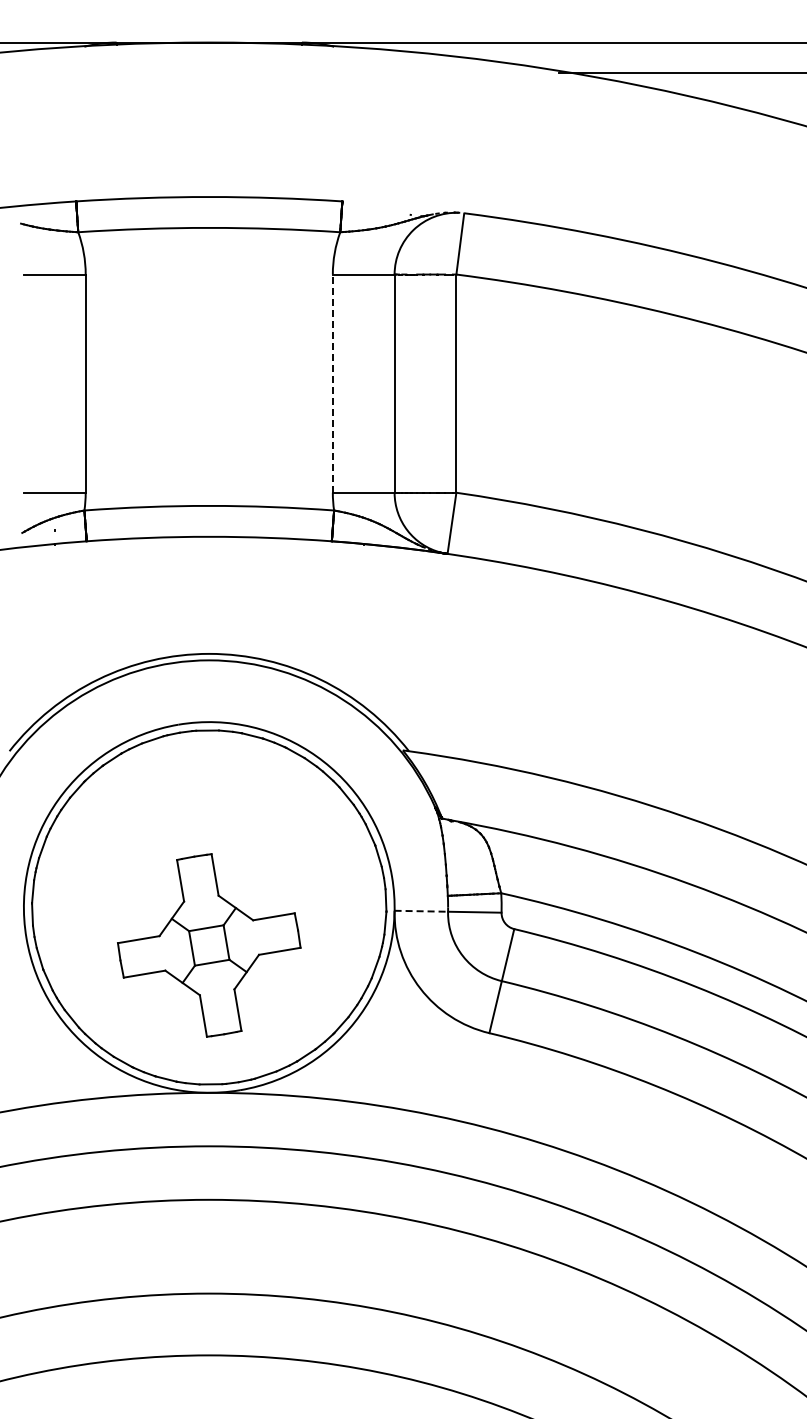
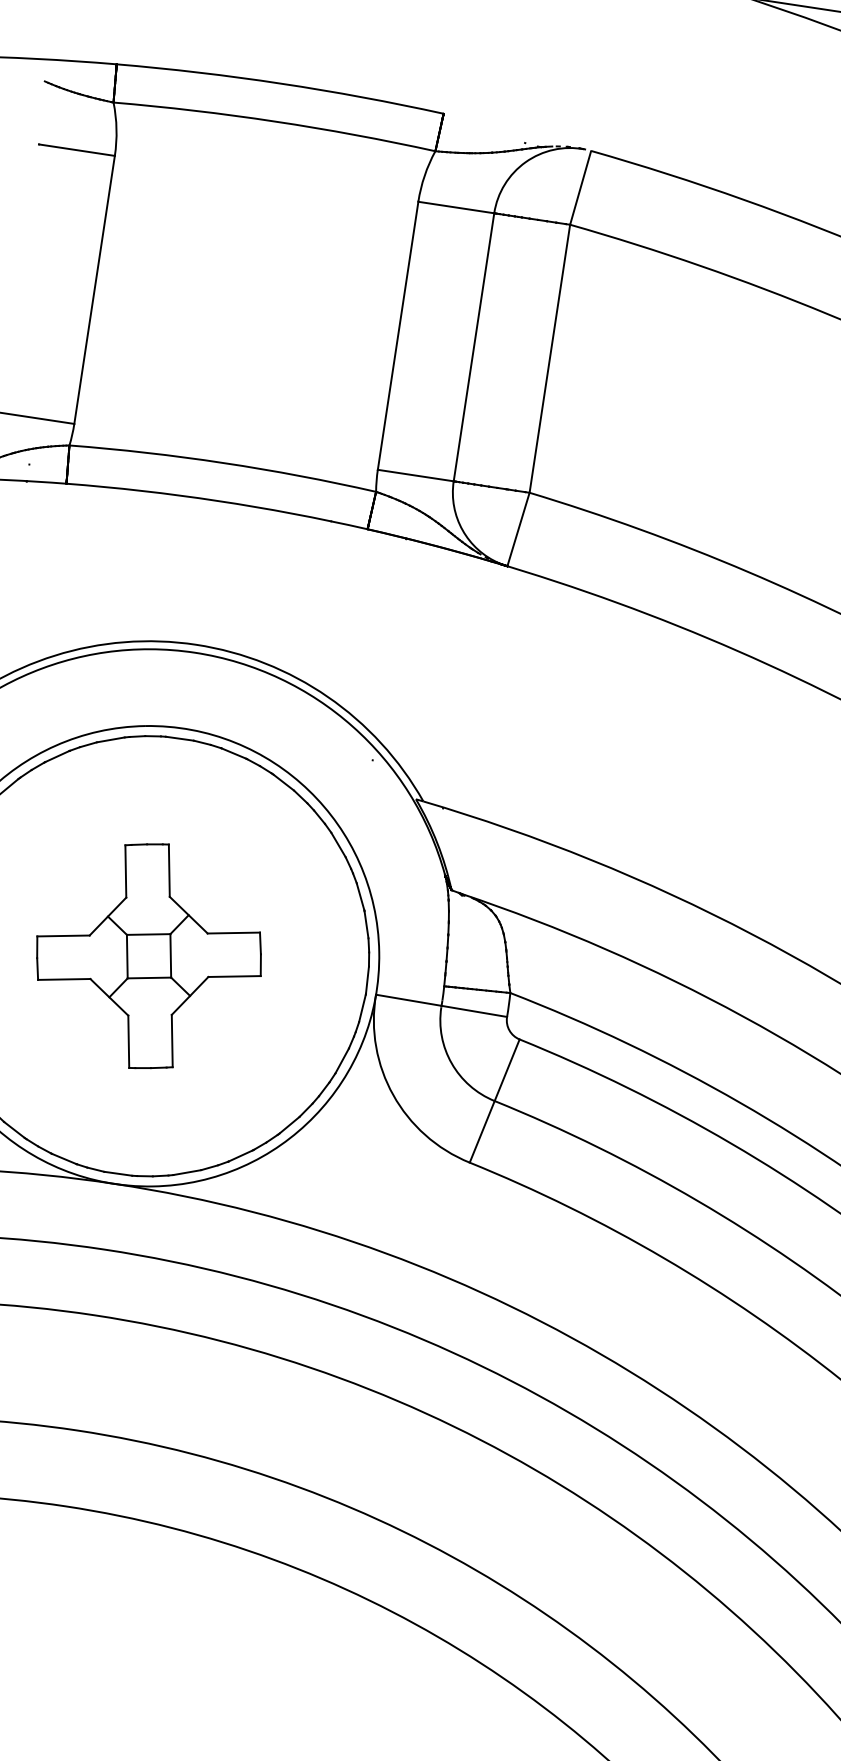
line: (332, 383) -> (397, 335), dashed -> solid
line: (421, 911) -> (408, 1000), dashed -> solid
part: (209, 945) -> (149, 956), moved

